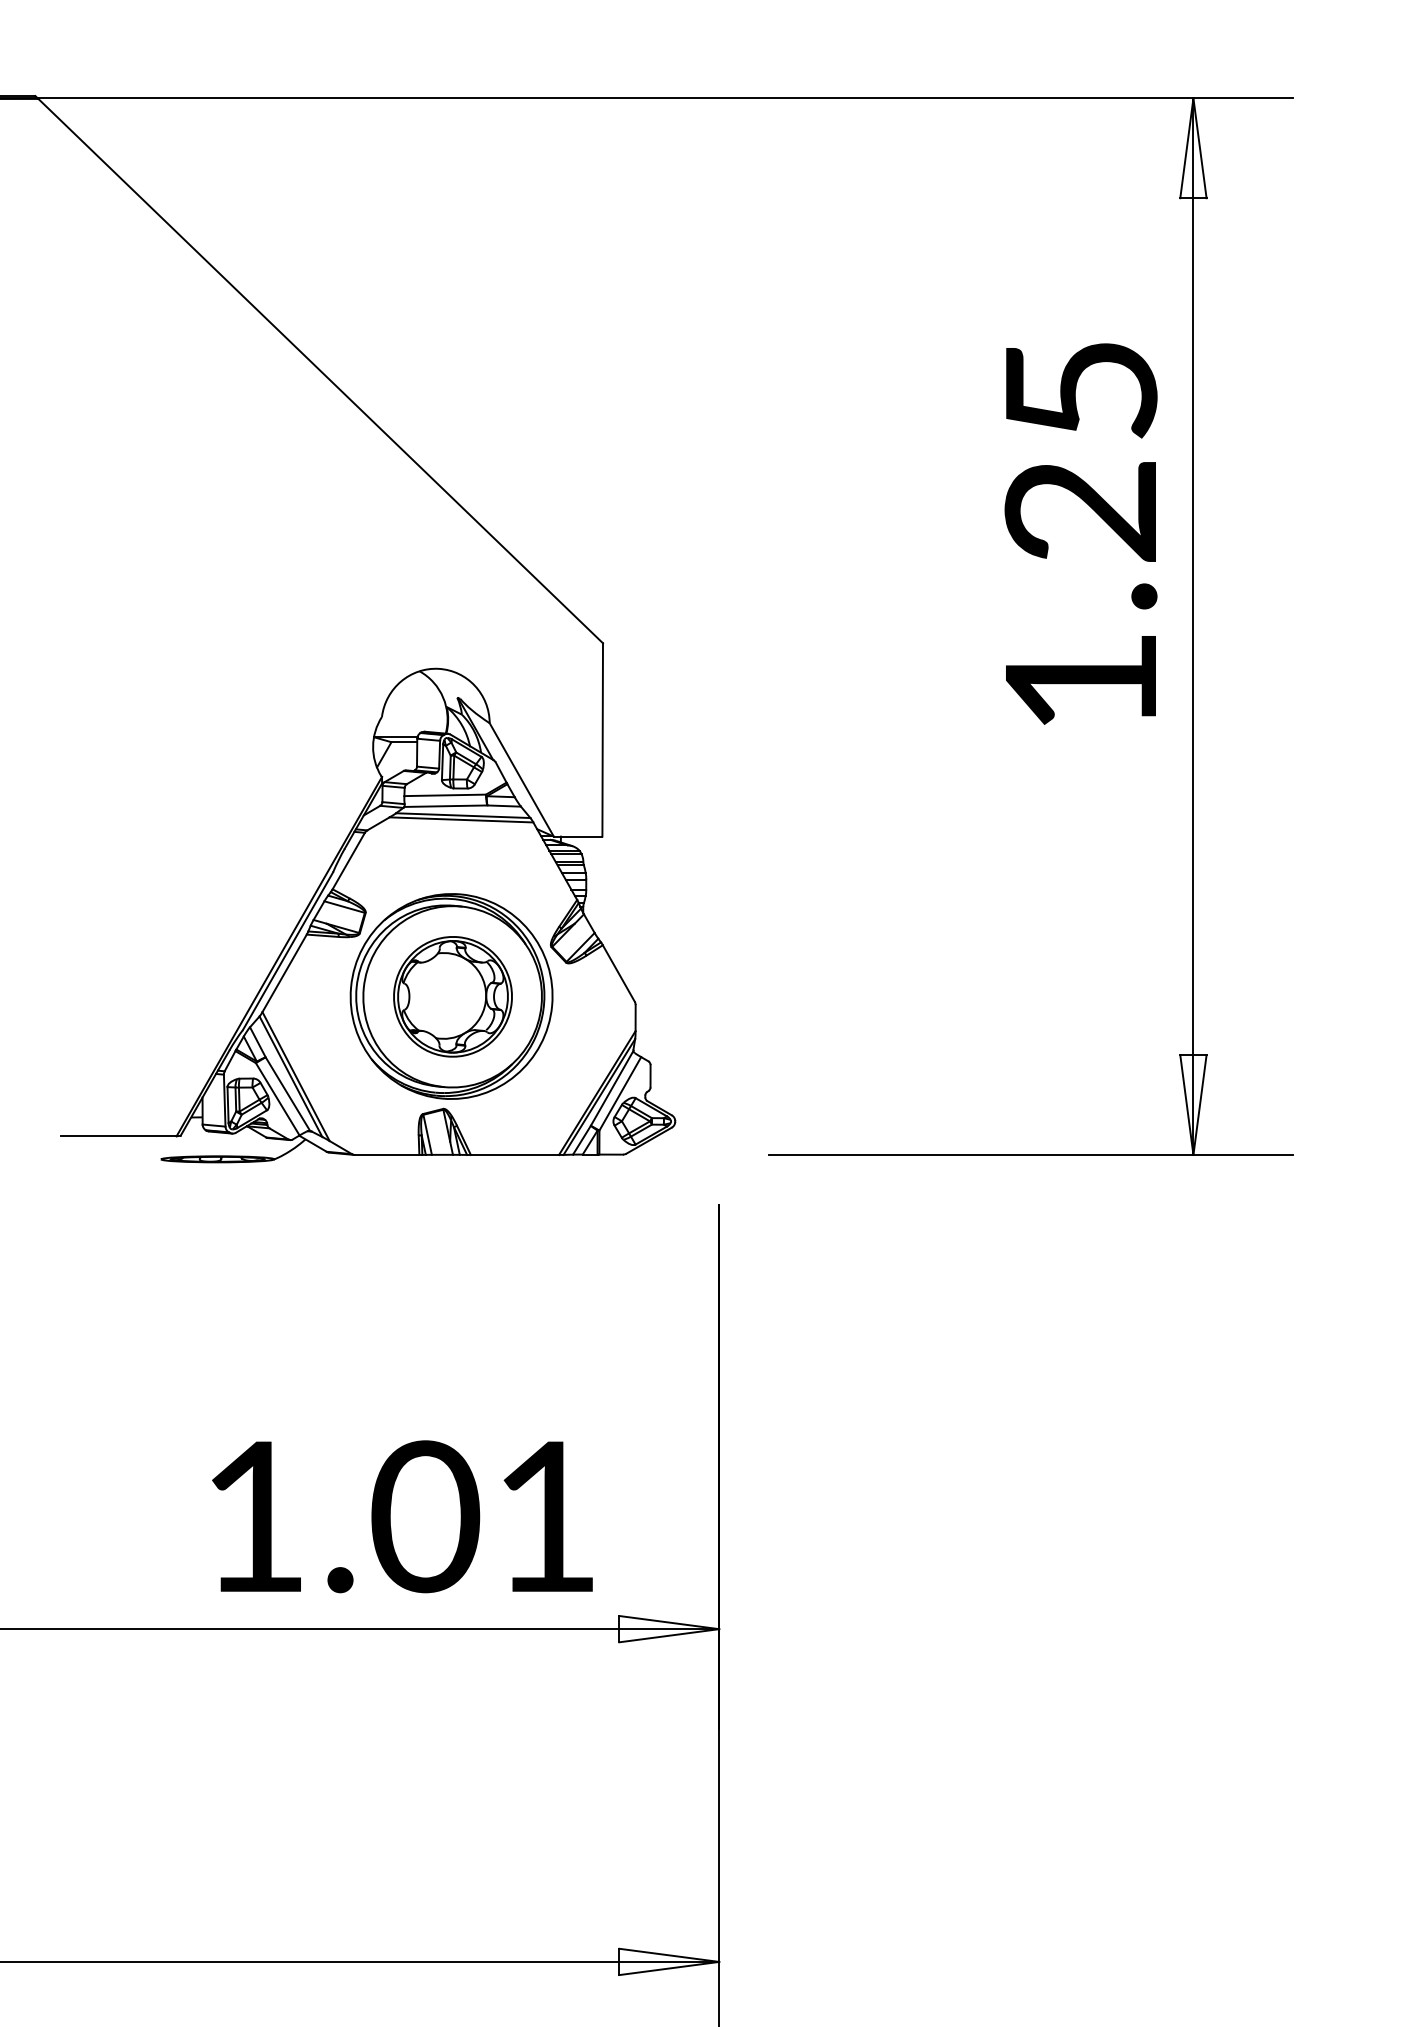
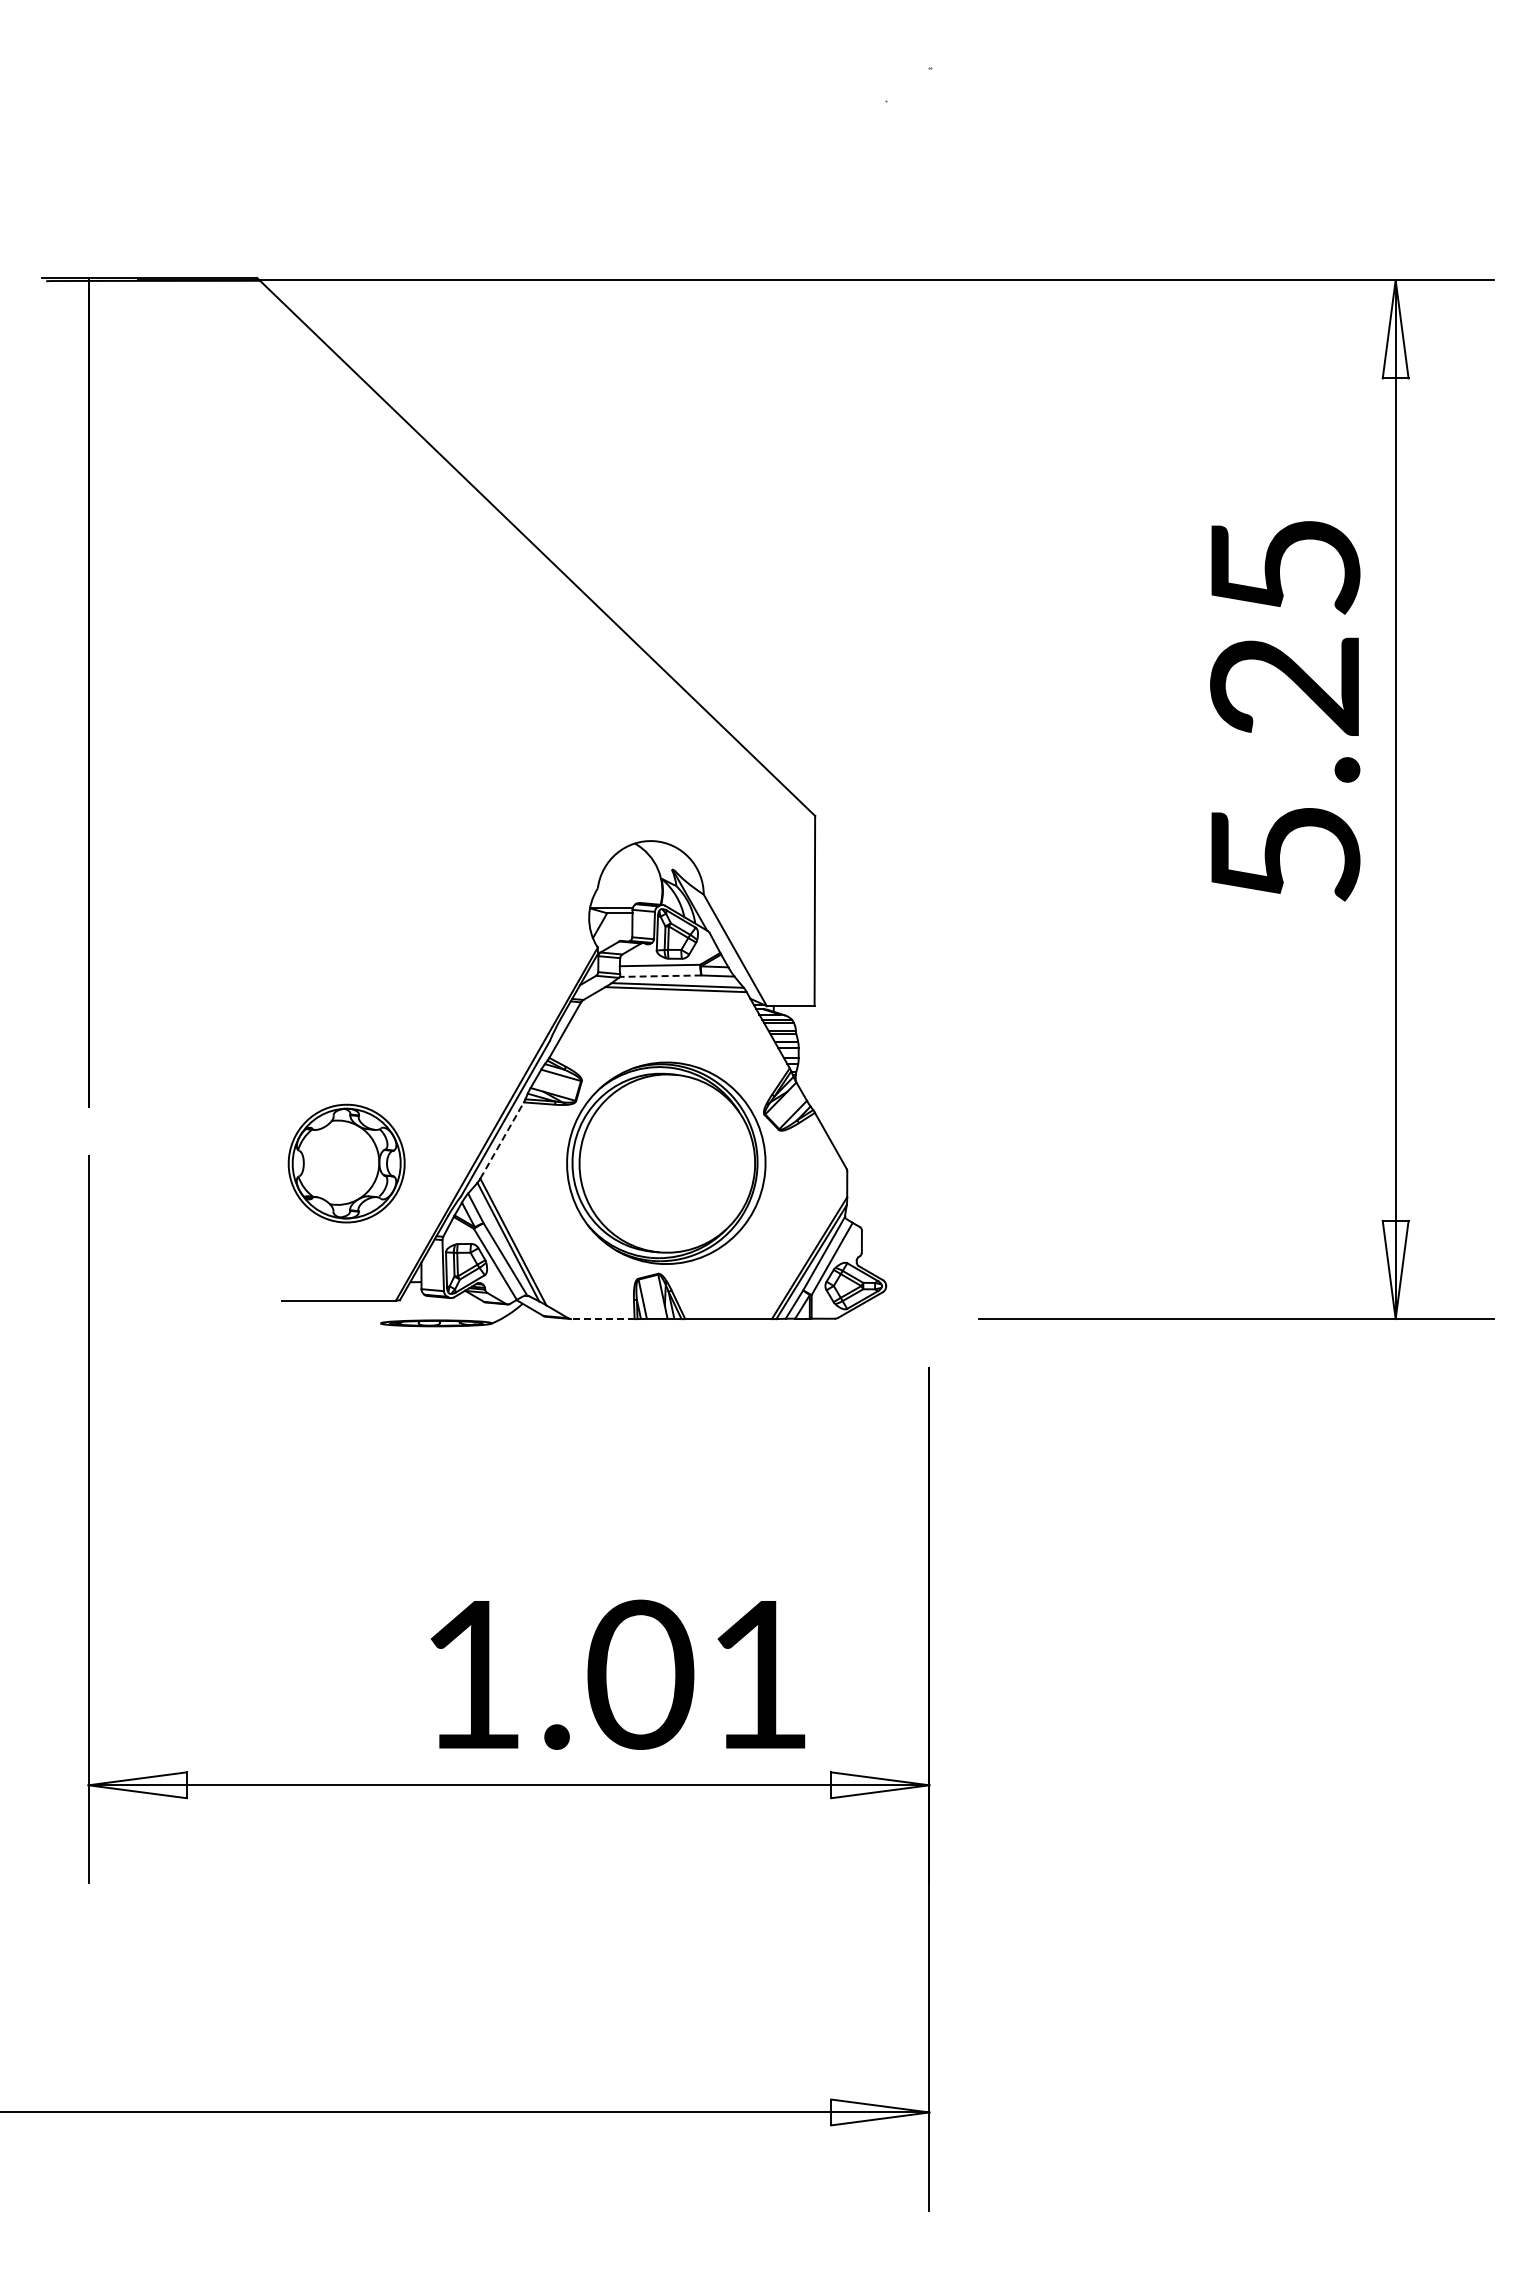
text: (1081, 682) -> (1285, 854), 1.25 -> 5.25
line: (445, 806) -> (660, 976), solid -> dashed
line: (284, 973) -> (502, 1140), solid -> dashed
part: (452, 996) -> (346, 1163), moved
line: (387, 1155) -> (603, 1319), solid -> dashed

